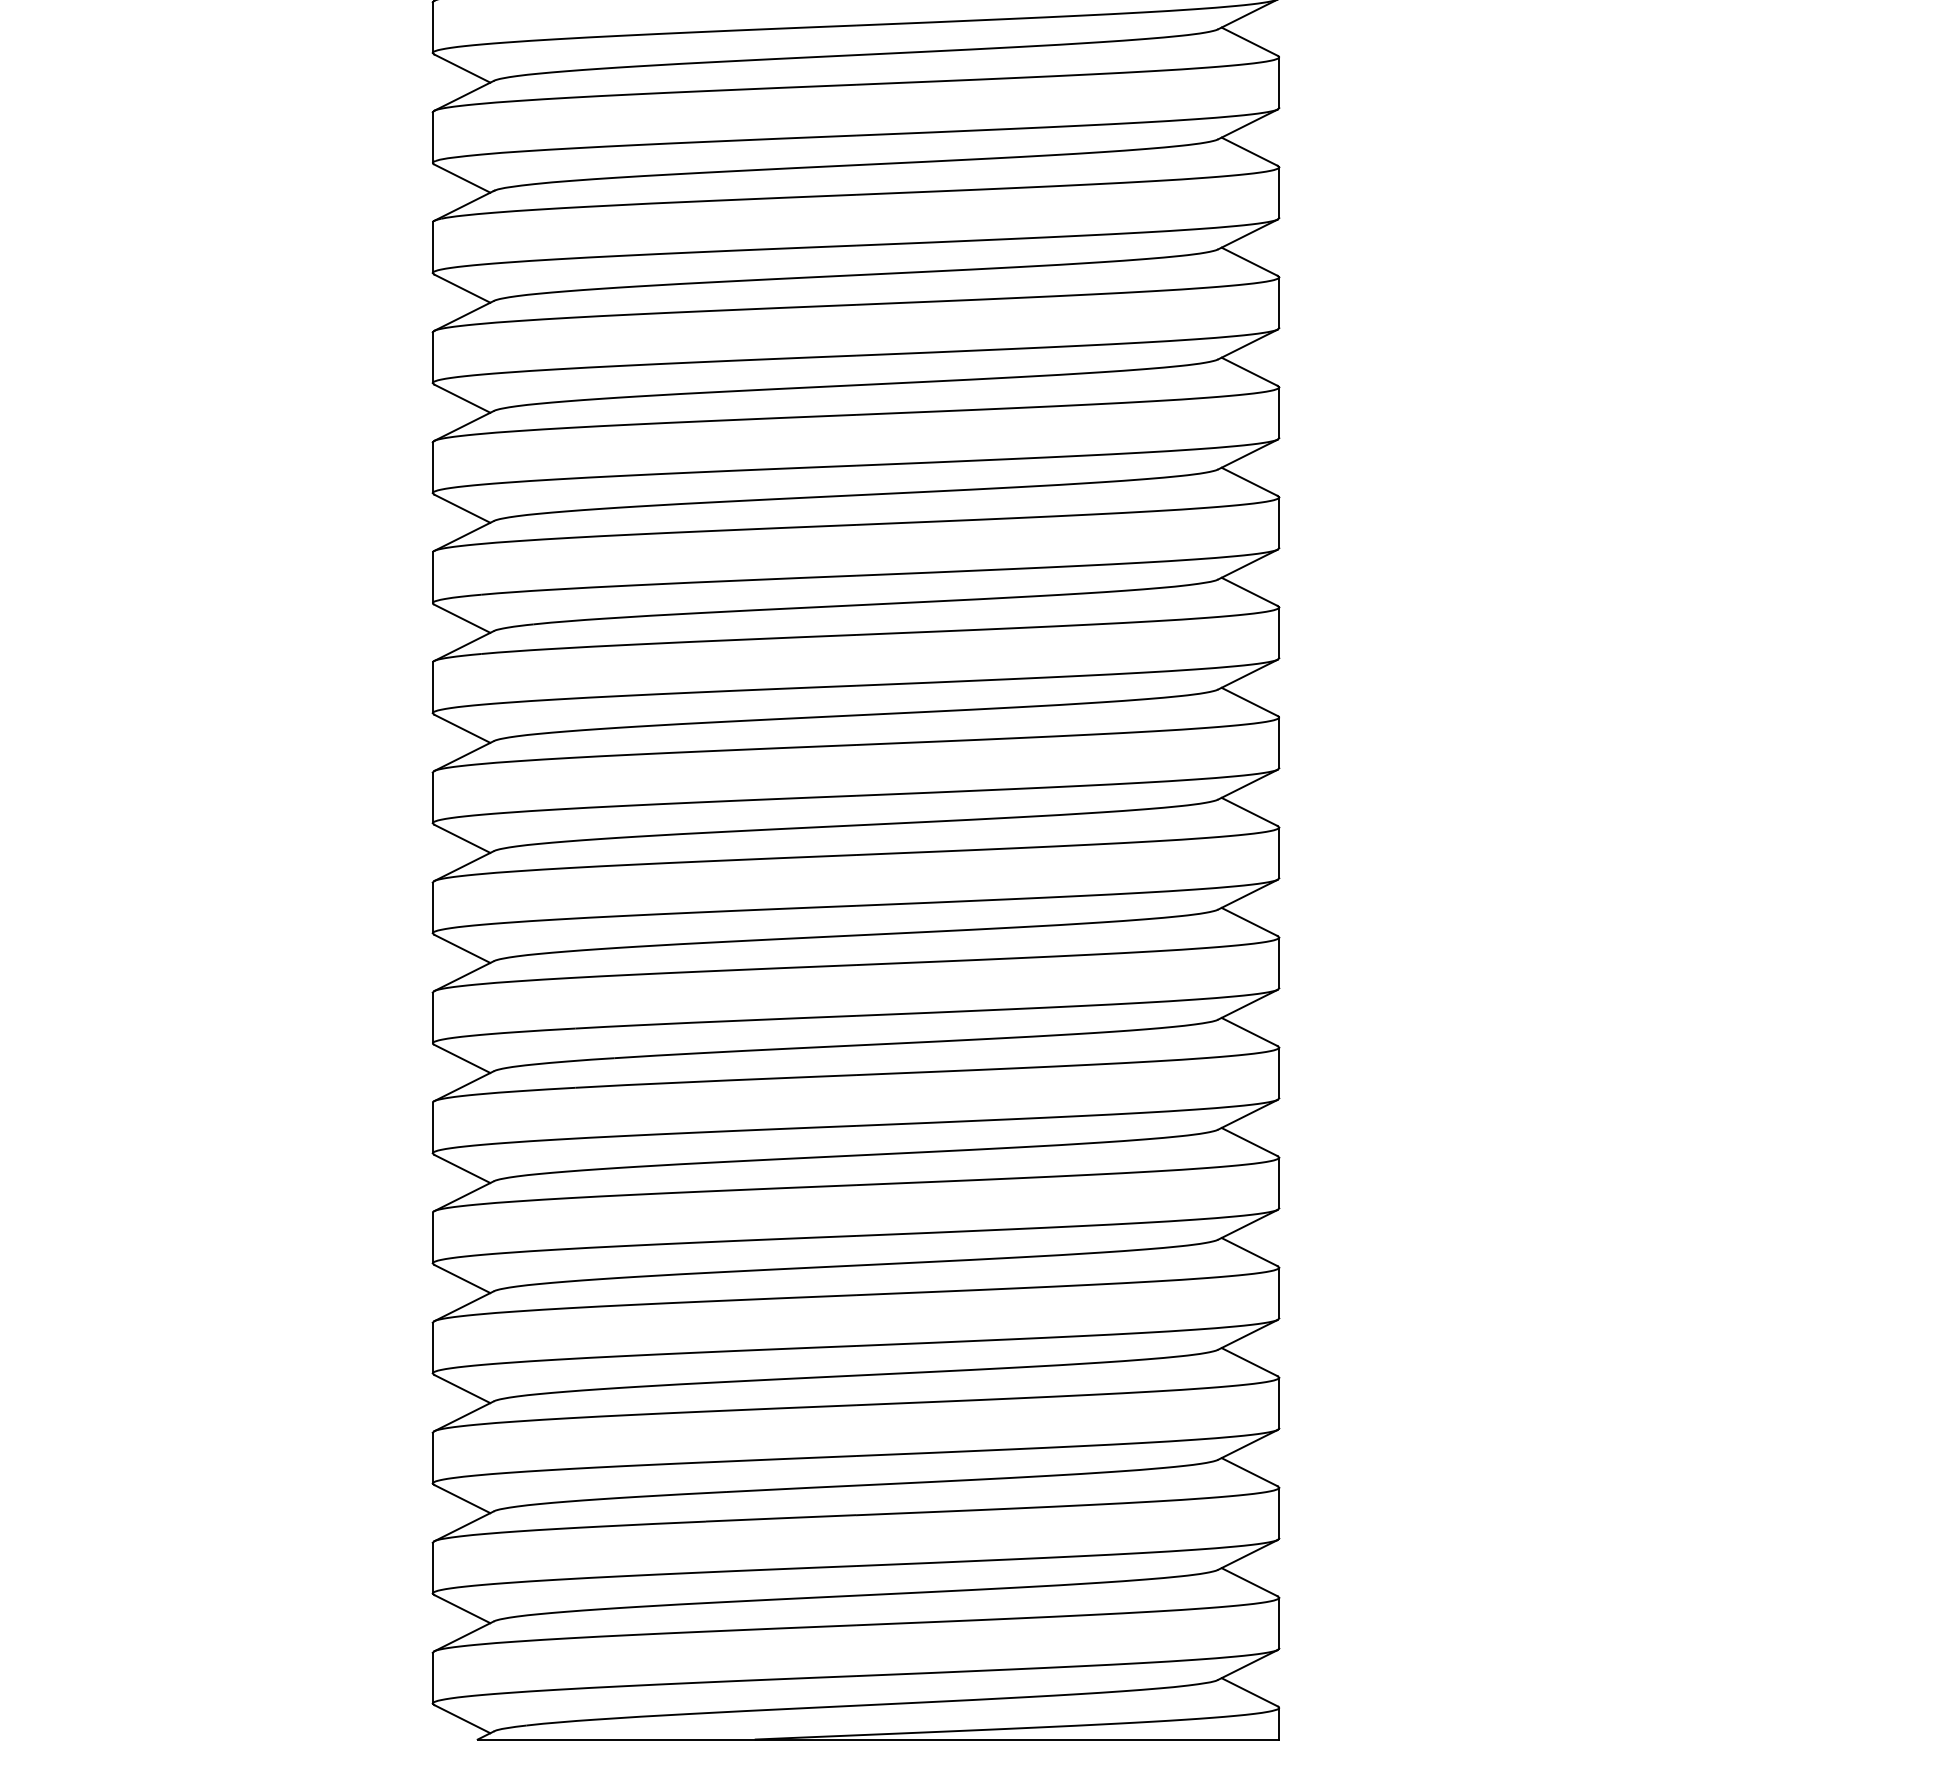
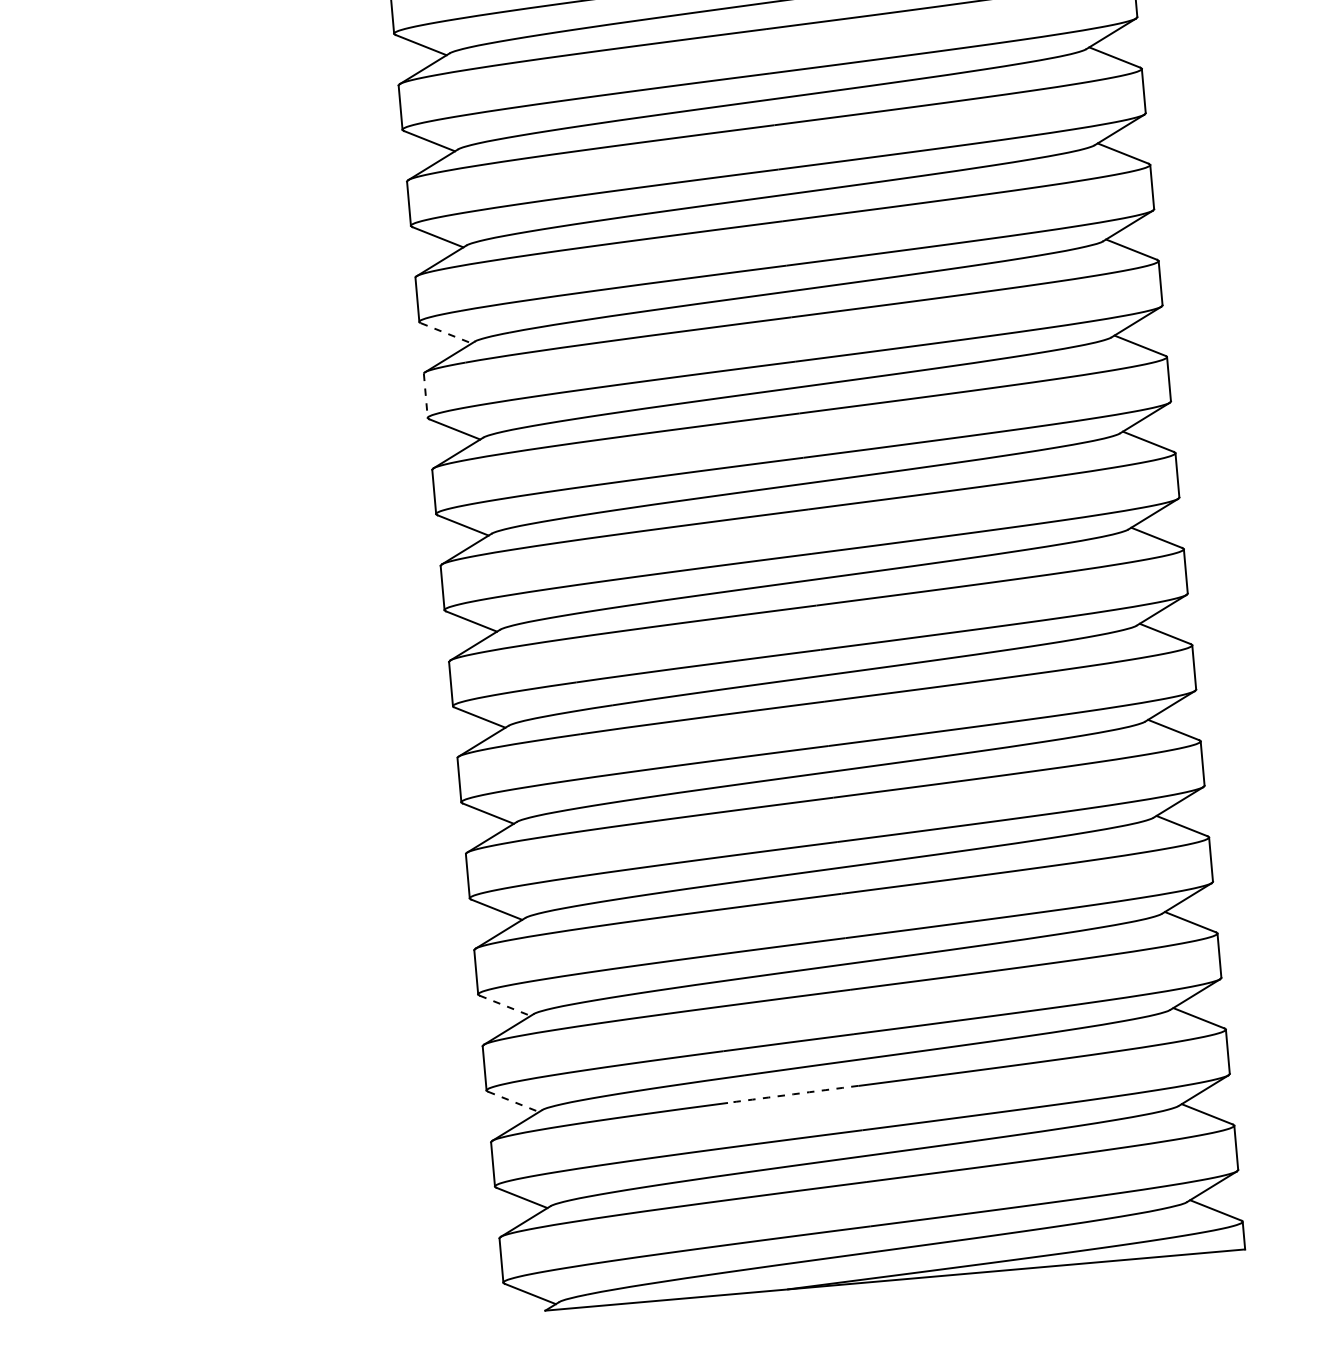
line: (462, 618) -> (446, 333), solid -> dashed
line: (432, 688) -> (425, 396), solid -> dashed
line: (462, 1389) -> (505, 1006), solid -> dashed
line: (462, 1499) -> (513, 1102), solid -> dashed
arc: (781, 1518) -> (793, 1094), solid -> dashed

